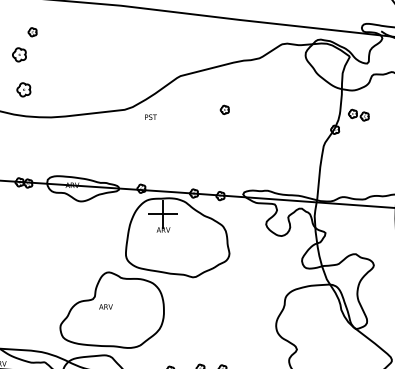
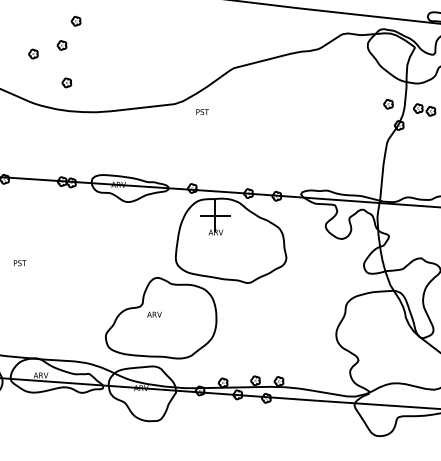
part: (18, 54) -> (61, 45), size x0.62
part: (23, 89) -> (66, 82), size x0.62
part: (224, 110) -> (388, 104), moved

